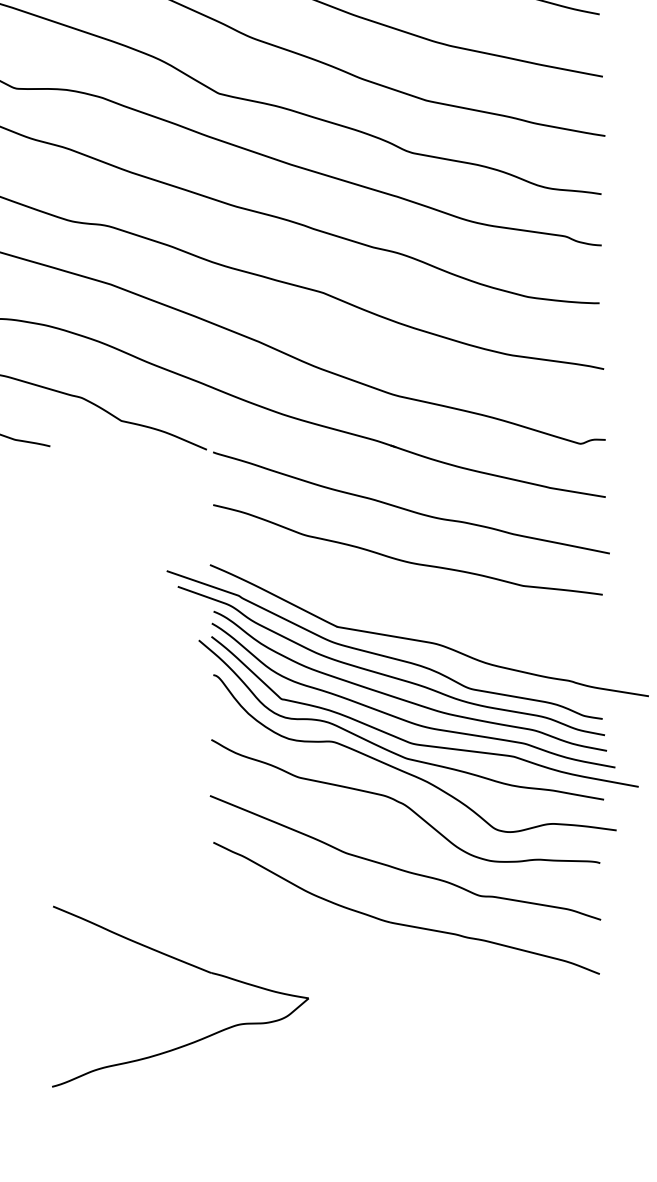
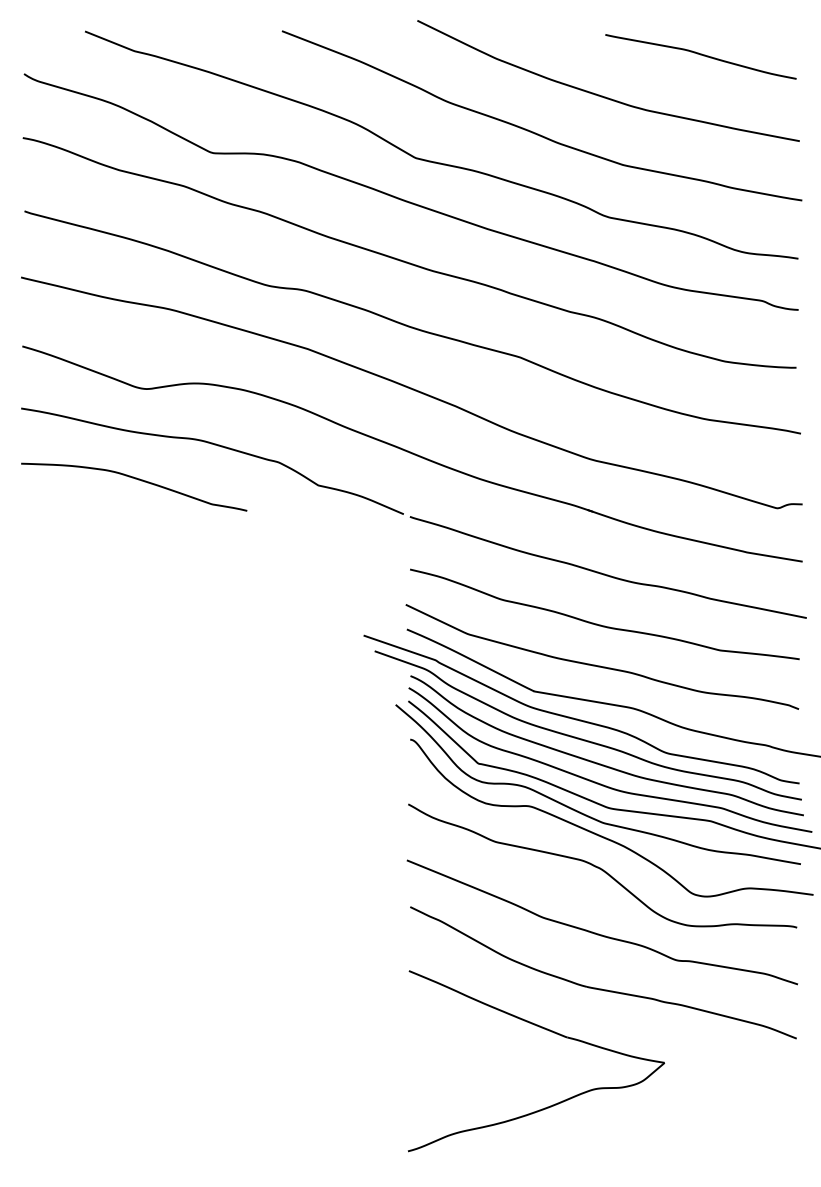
curve: (403, 601) -> (600, 665), added
part: (190, 966) -> (546, 1030), moved

